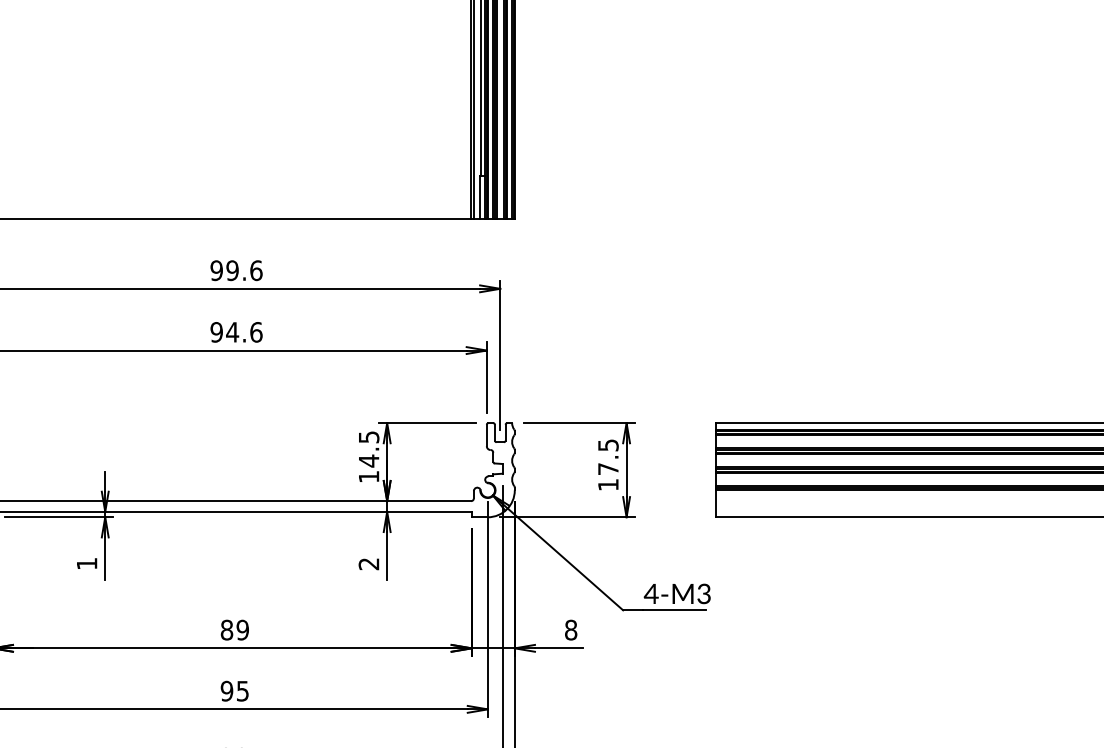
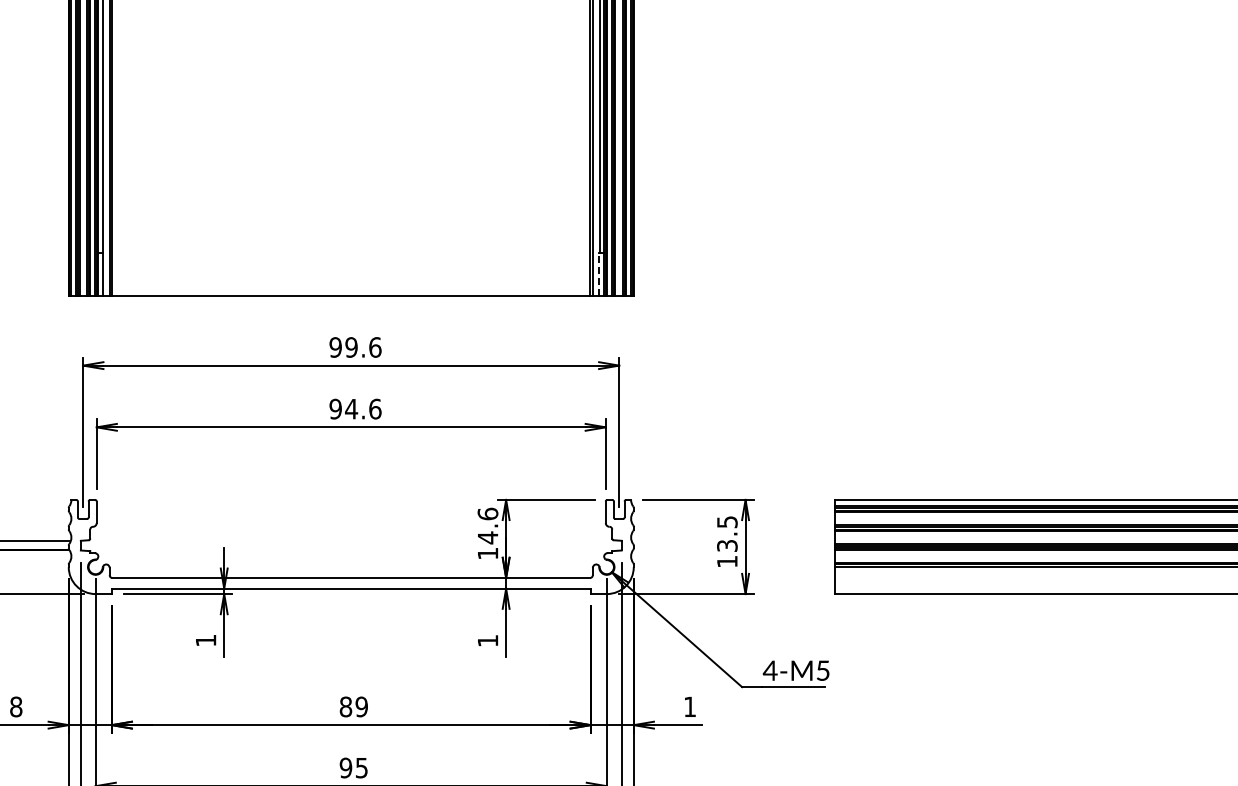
line: (480, 197) -> (599, 274), solid -> dashed
text: (368, 436) -> (487, 513), 14.5 -> 14.6
text: (608, 468) -> (727, 545), 17.5 -> 13.5
text: (368, 563) -> (487, 640), 2 -> 1
text: (703, 593) -> (822, 670), 4-M3 -> 4-M5
text: (571, 629) -> (690, 706), 8 -> 1

